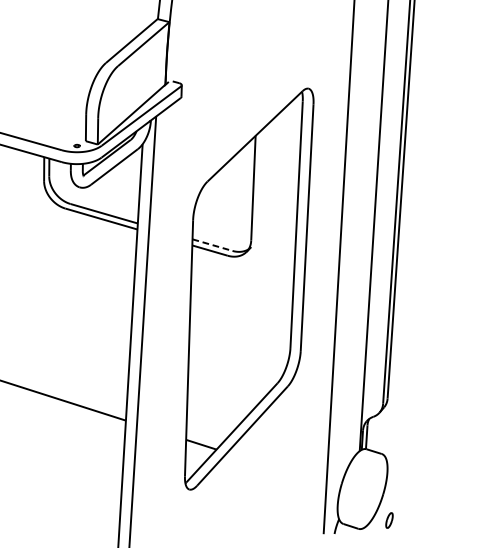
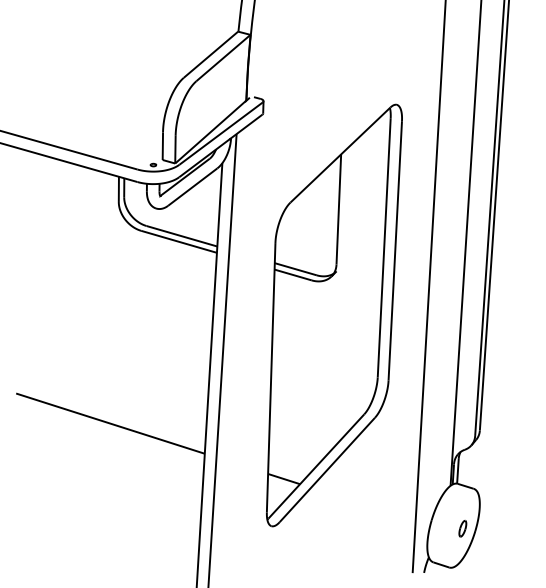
line: (212, 245) -> (295, 269), dashed -> solid
part: (389, 520) -> (462, 528), moved

